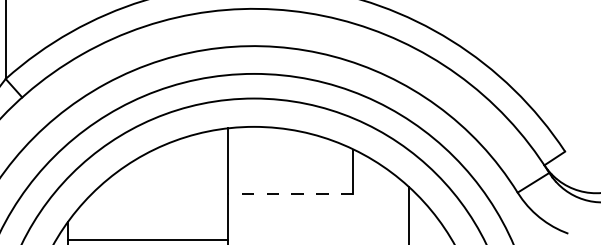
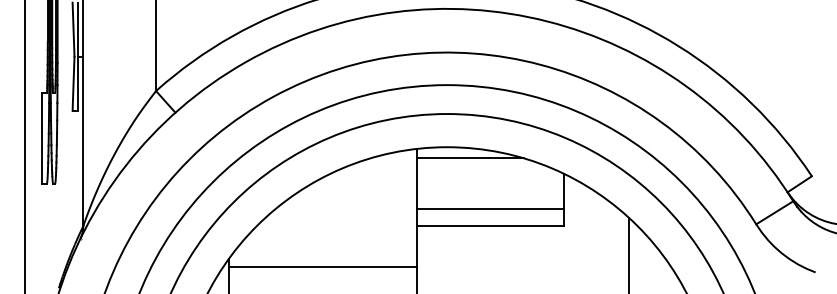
line: (273, 136) -> (469, 158), added
line: (290, 179) -> (489, 208), added
line: (290, 193) -> (490, 225), dashed -> solid
line: (147, 239) -> (322, 266), moved

